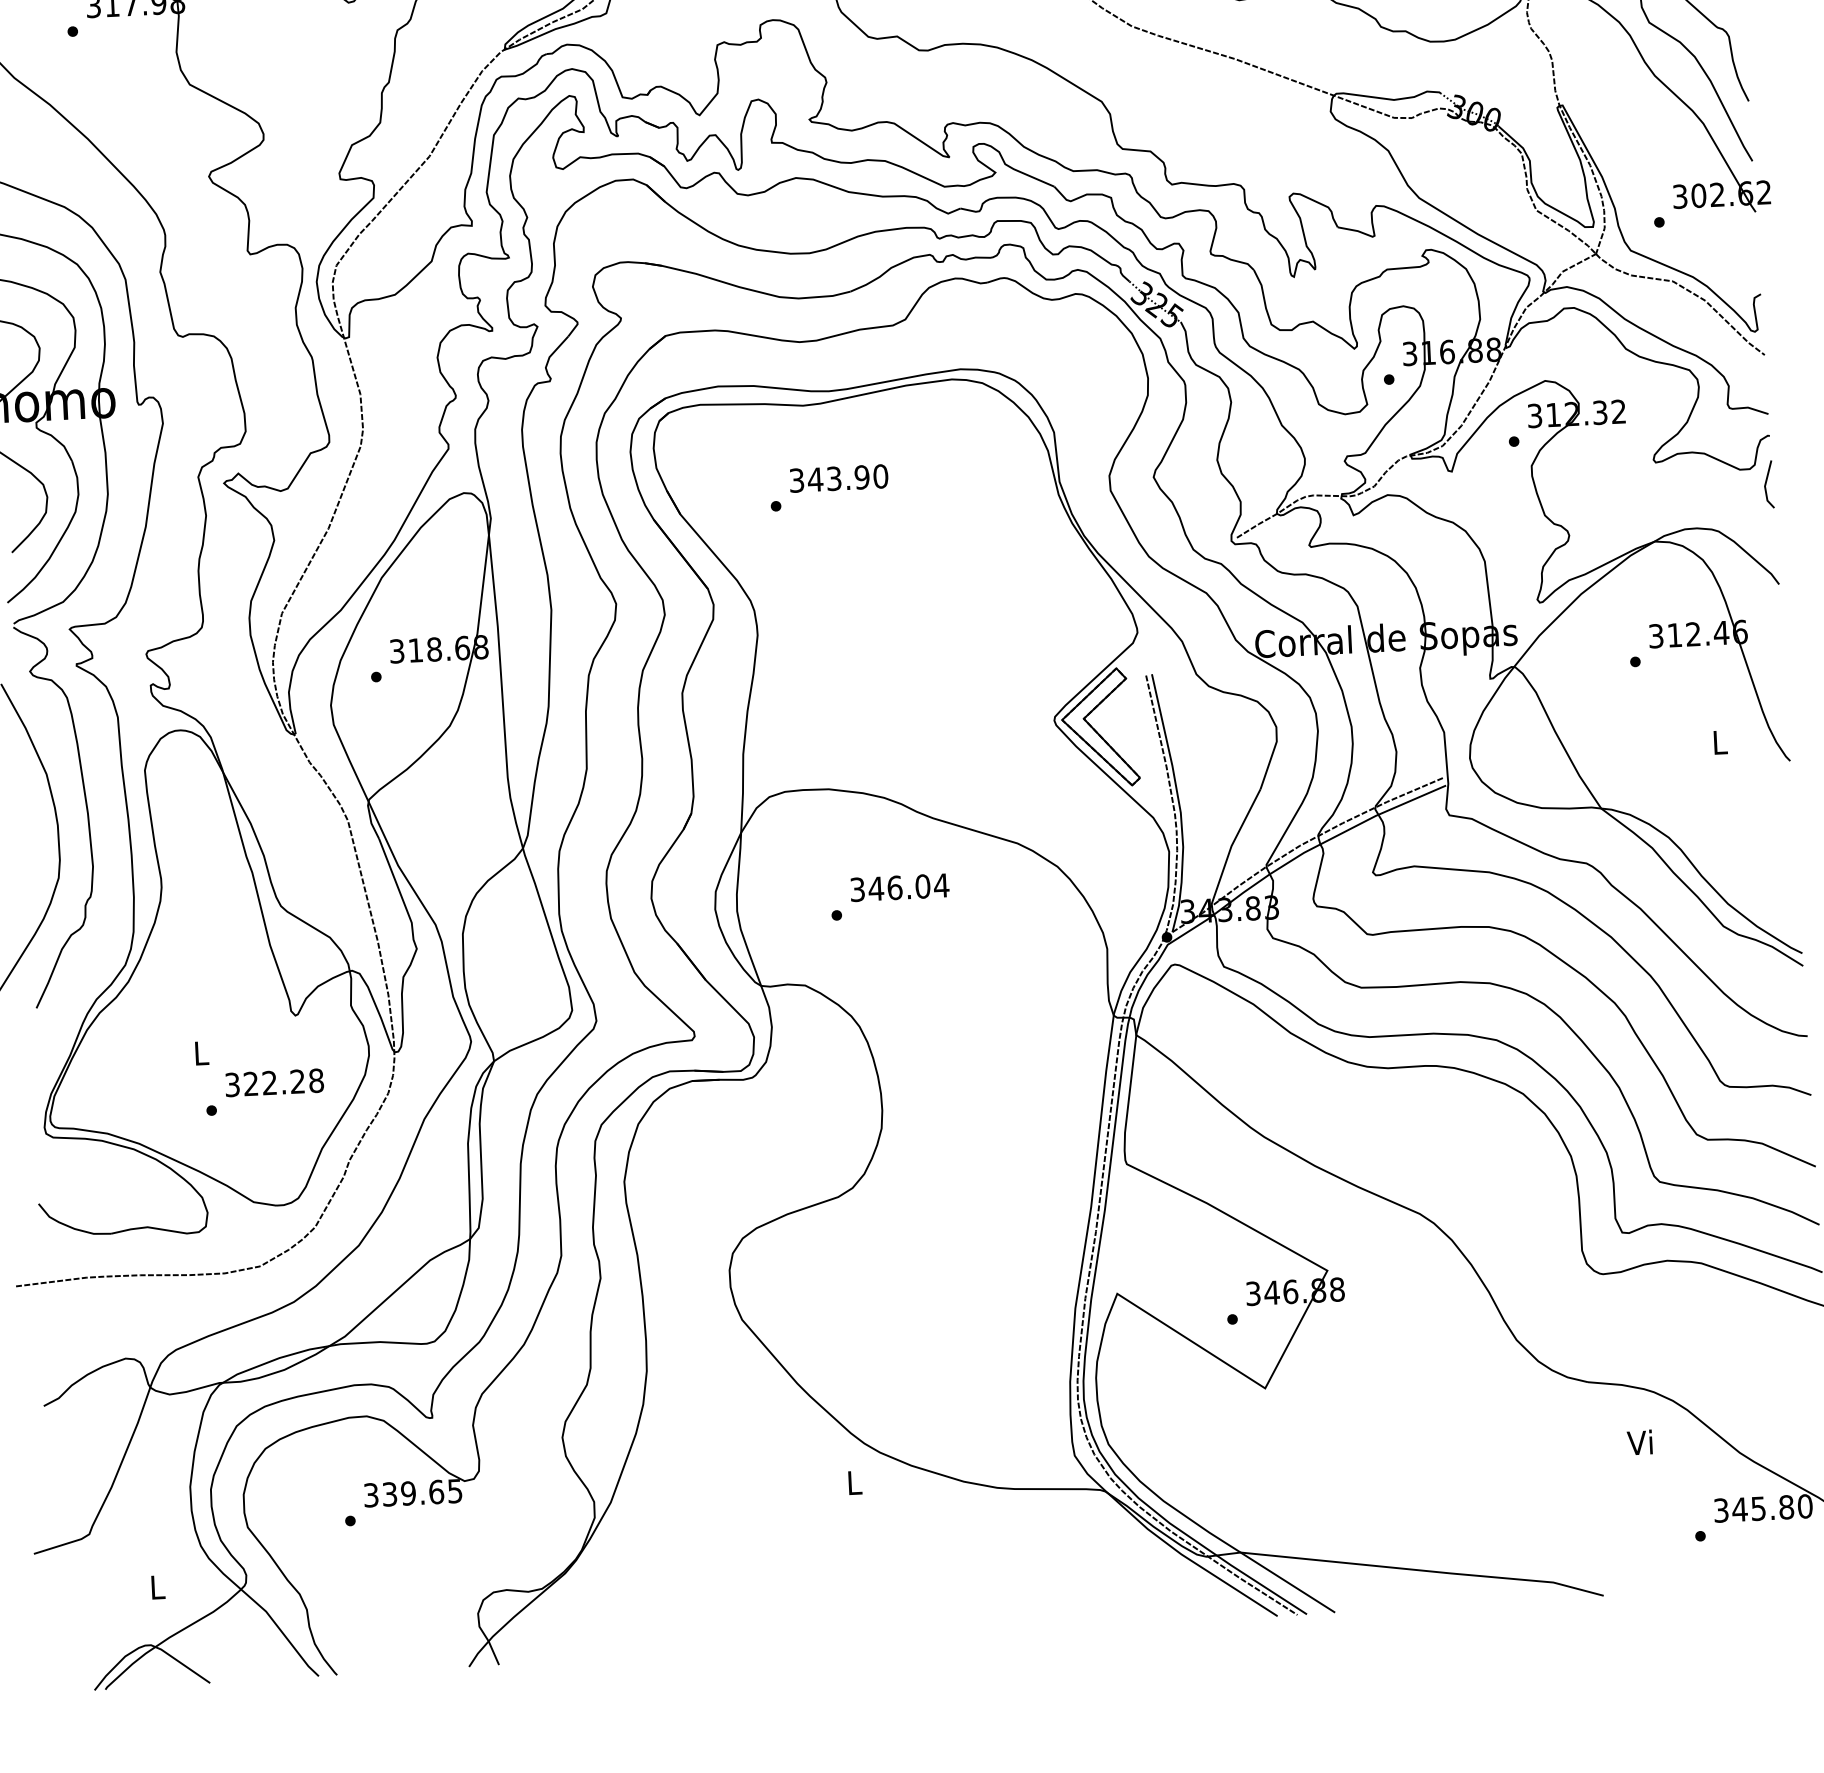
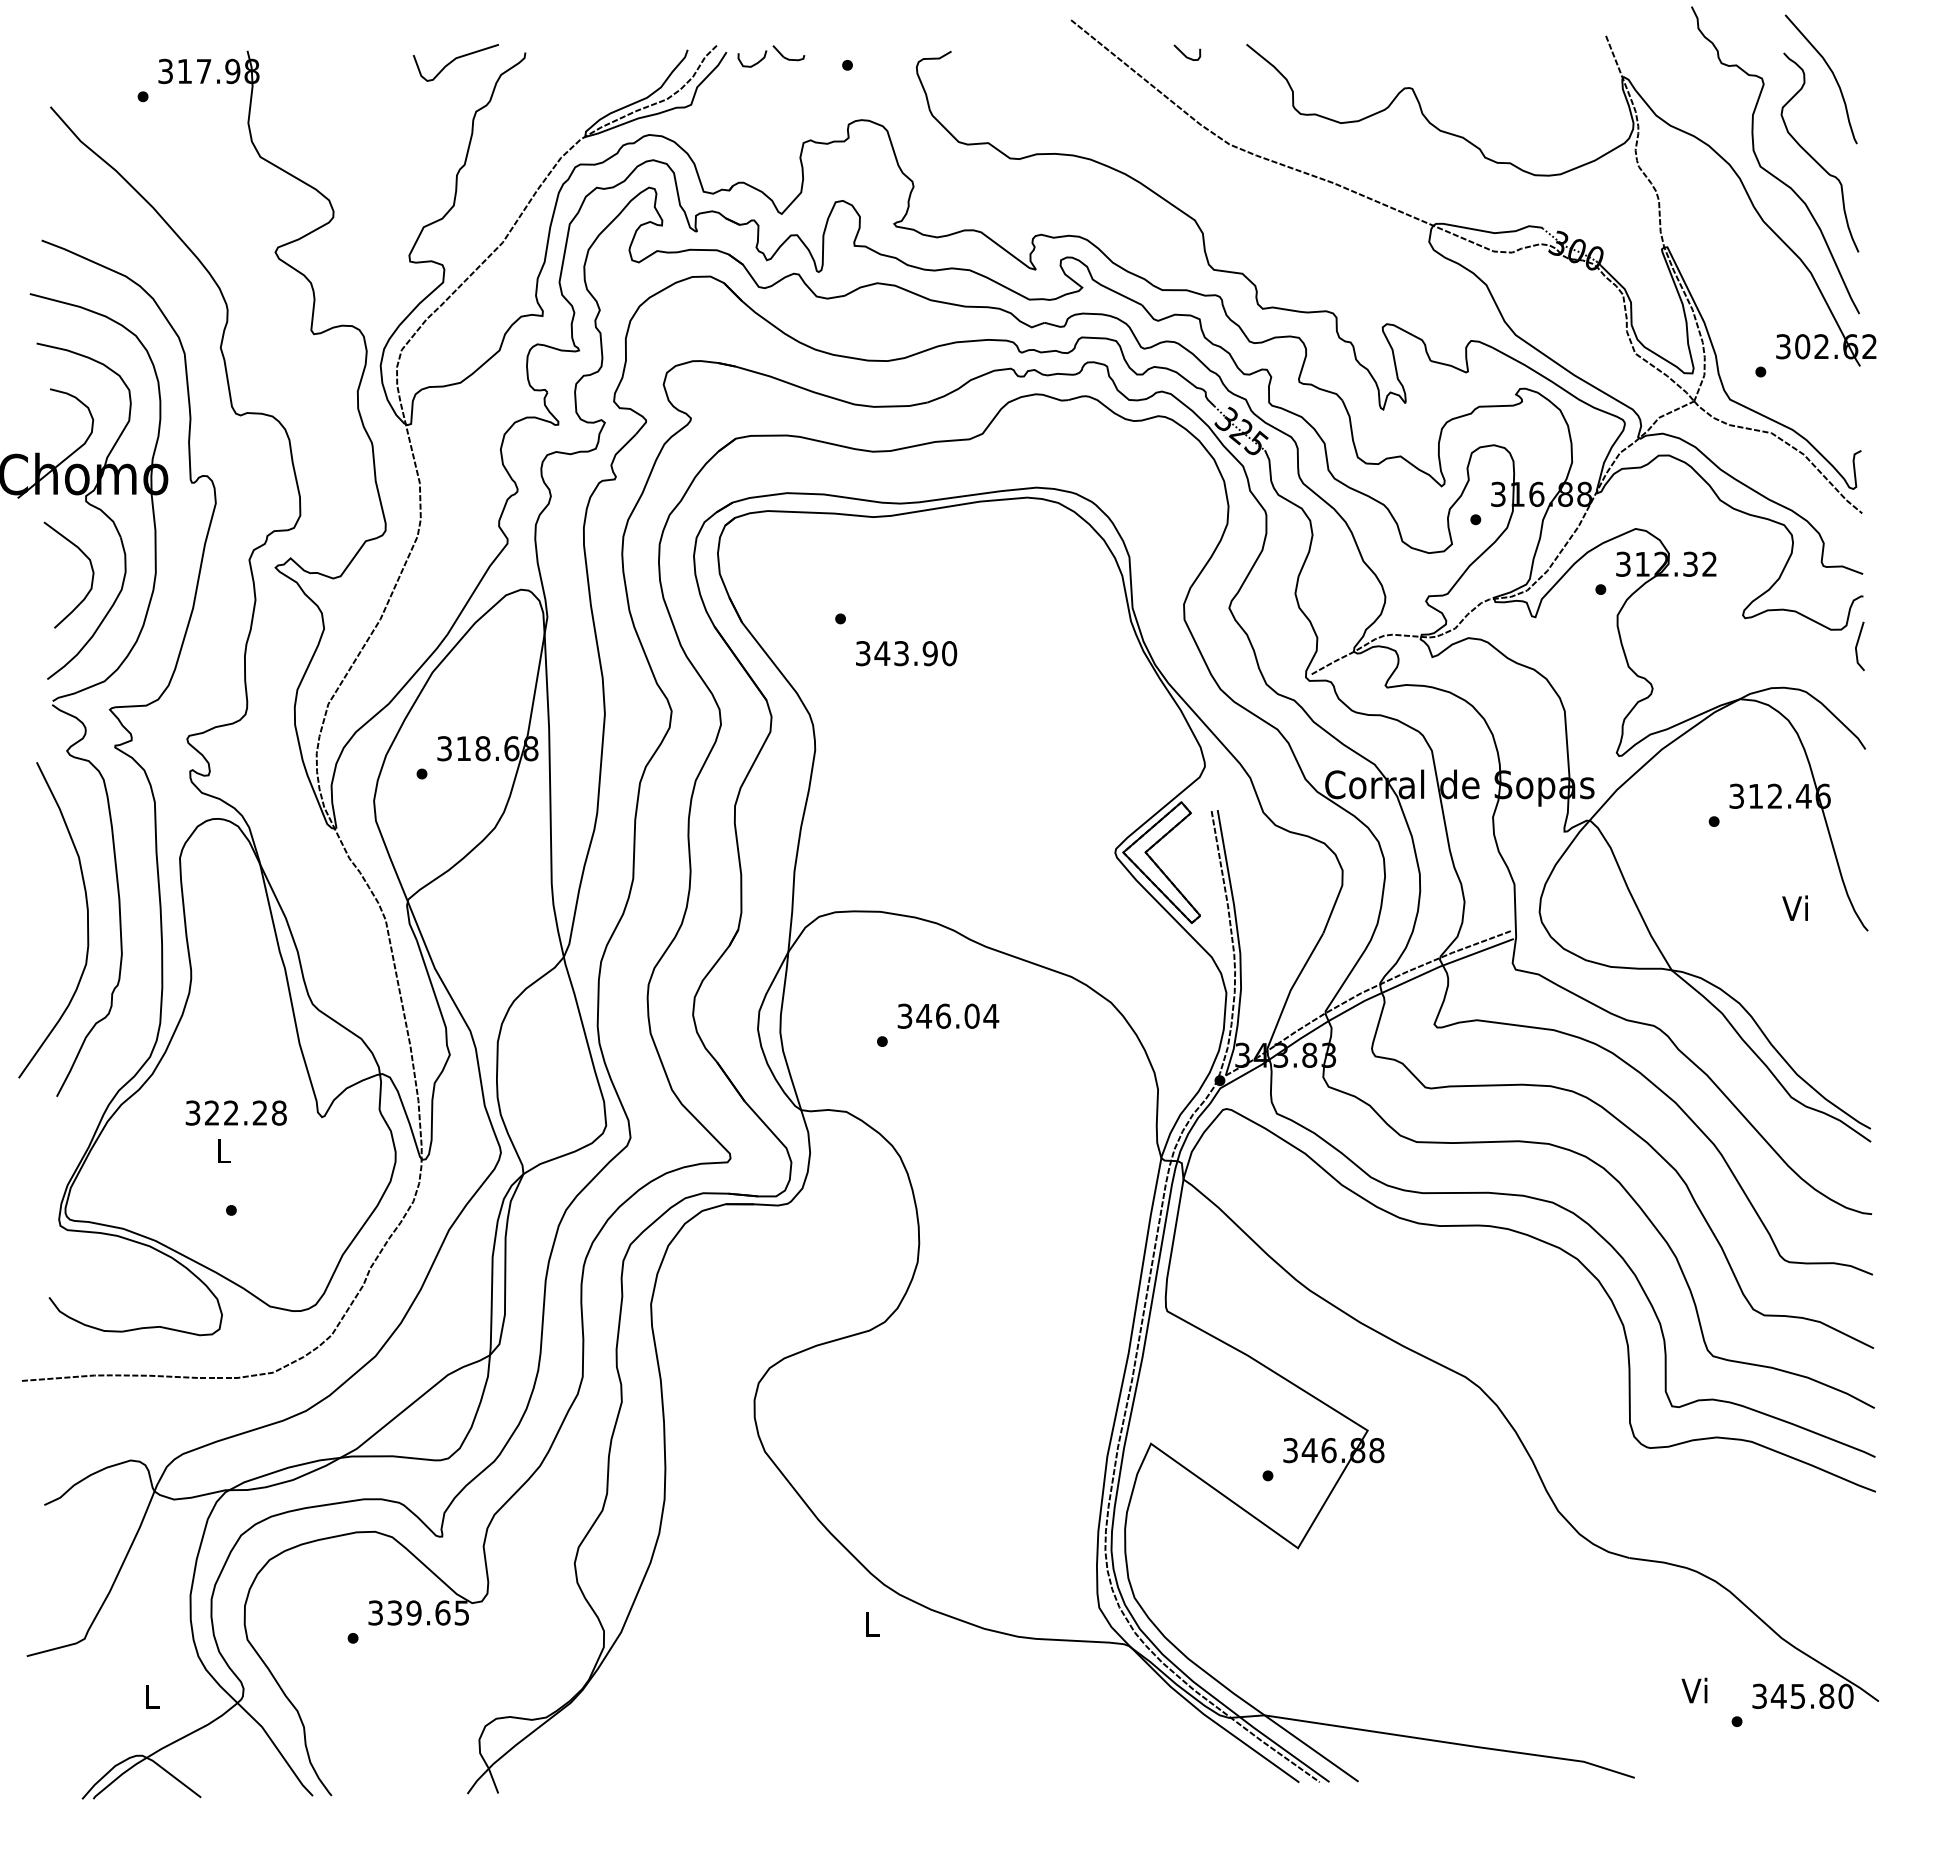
text: (838, 478) -> (906, 653), moved
text: (1717, 741) -> (1794, 907), L -> Vi
text: (273, 1082) -> (235, 1112), moved
text: (1639, 1442) -> (1694, 1690), moved

